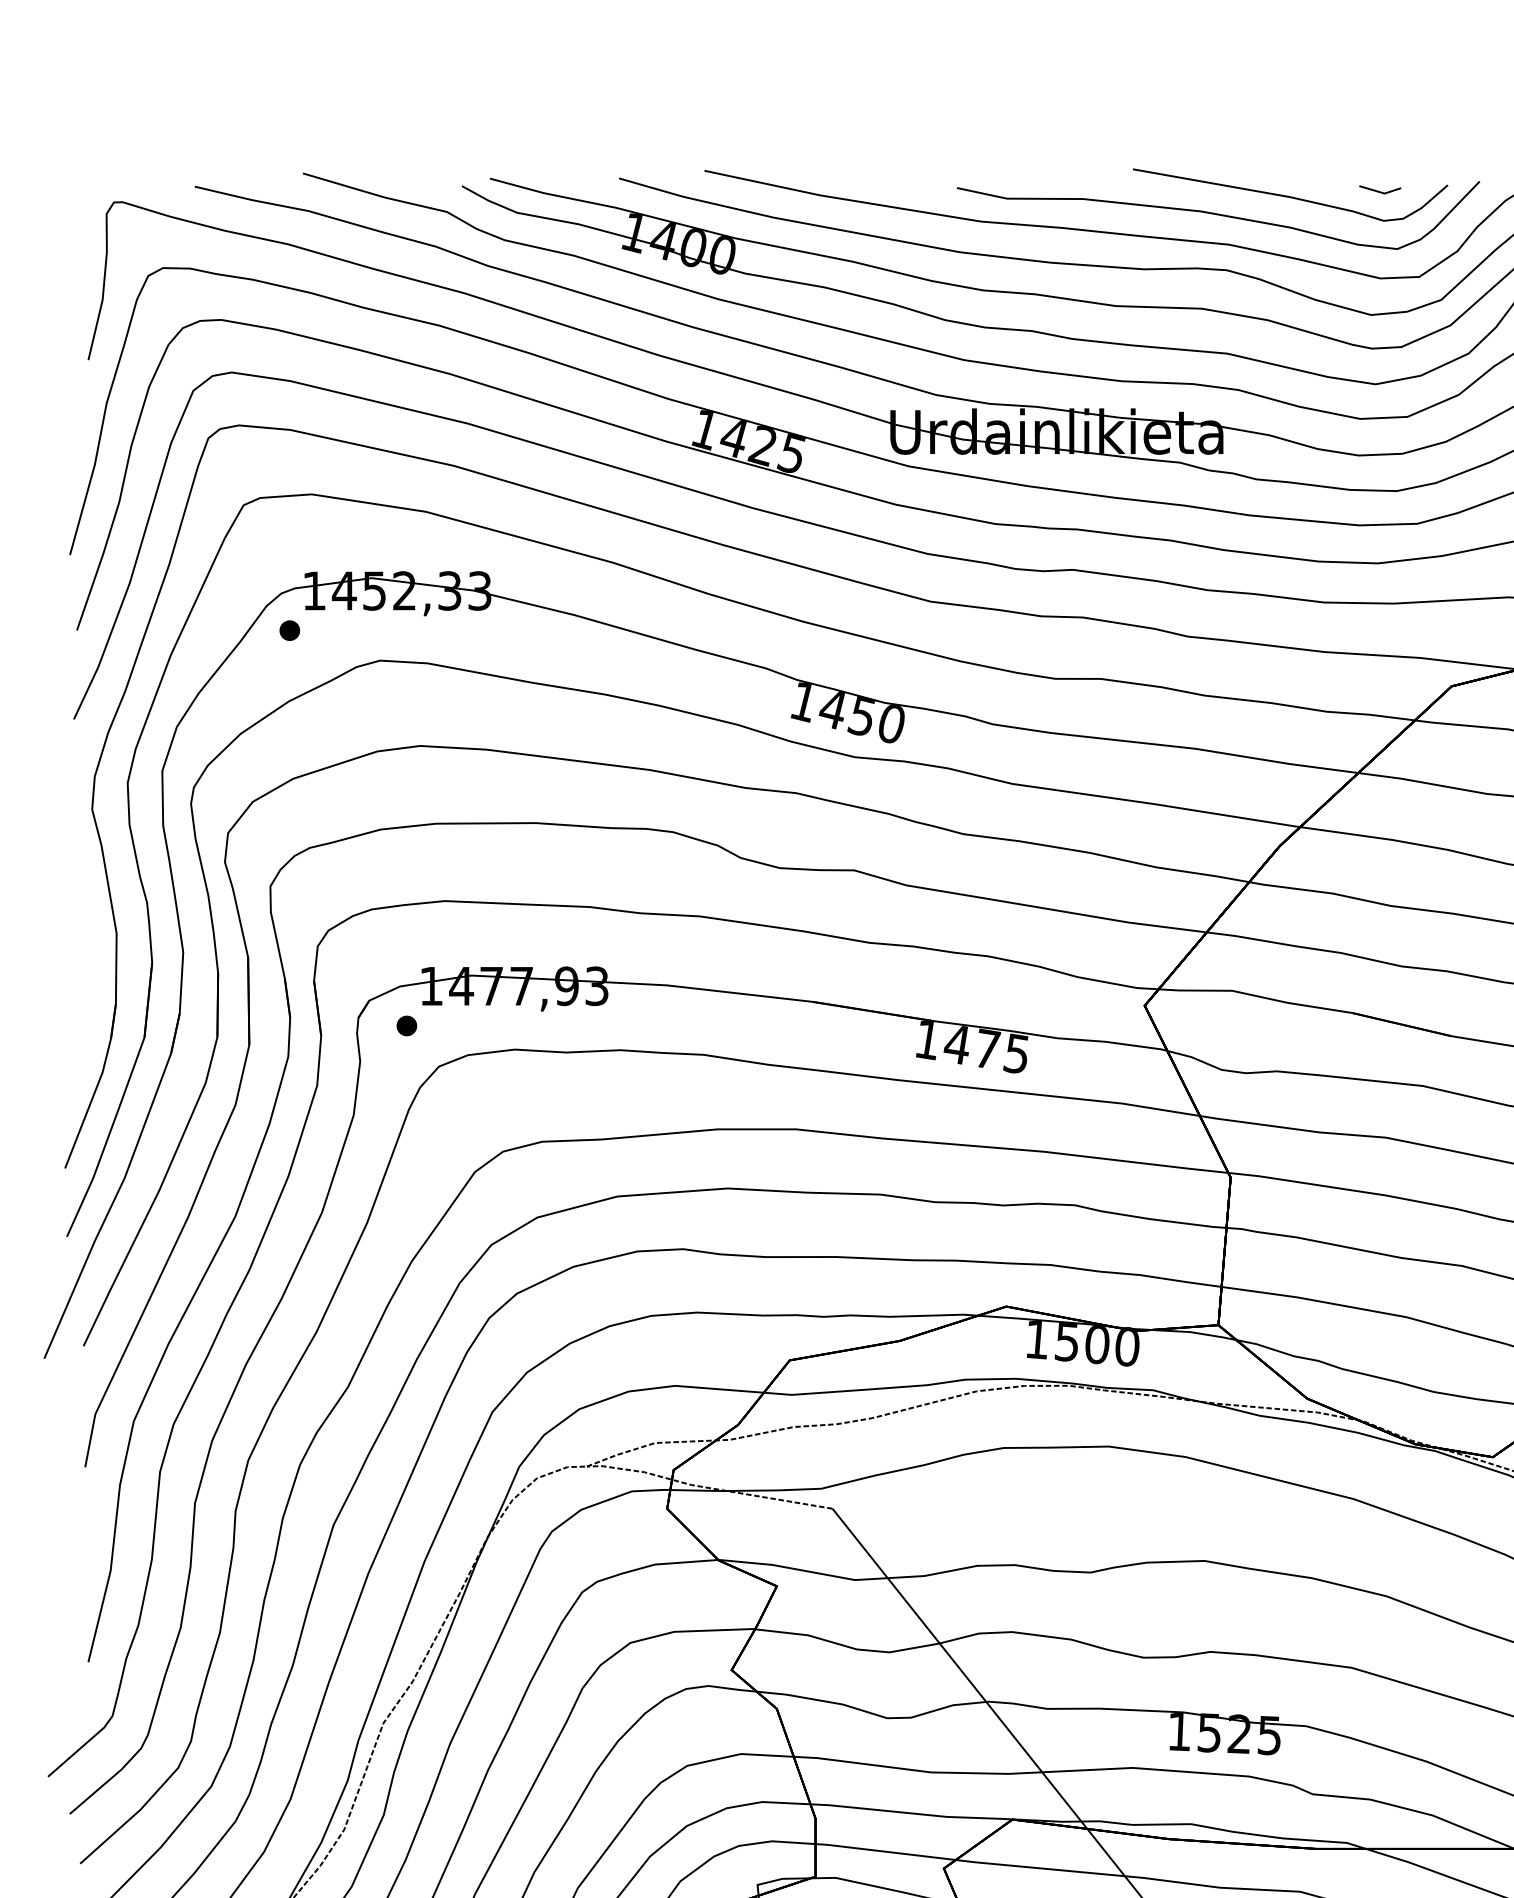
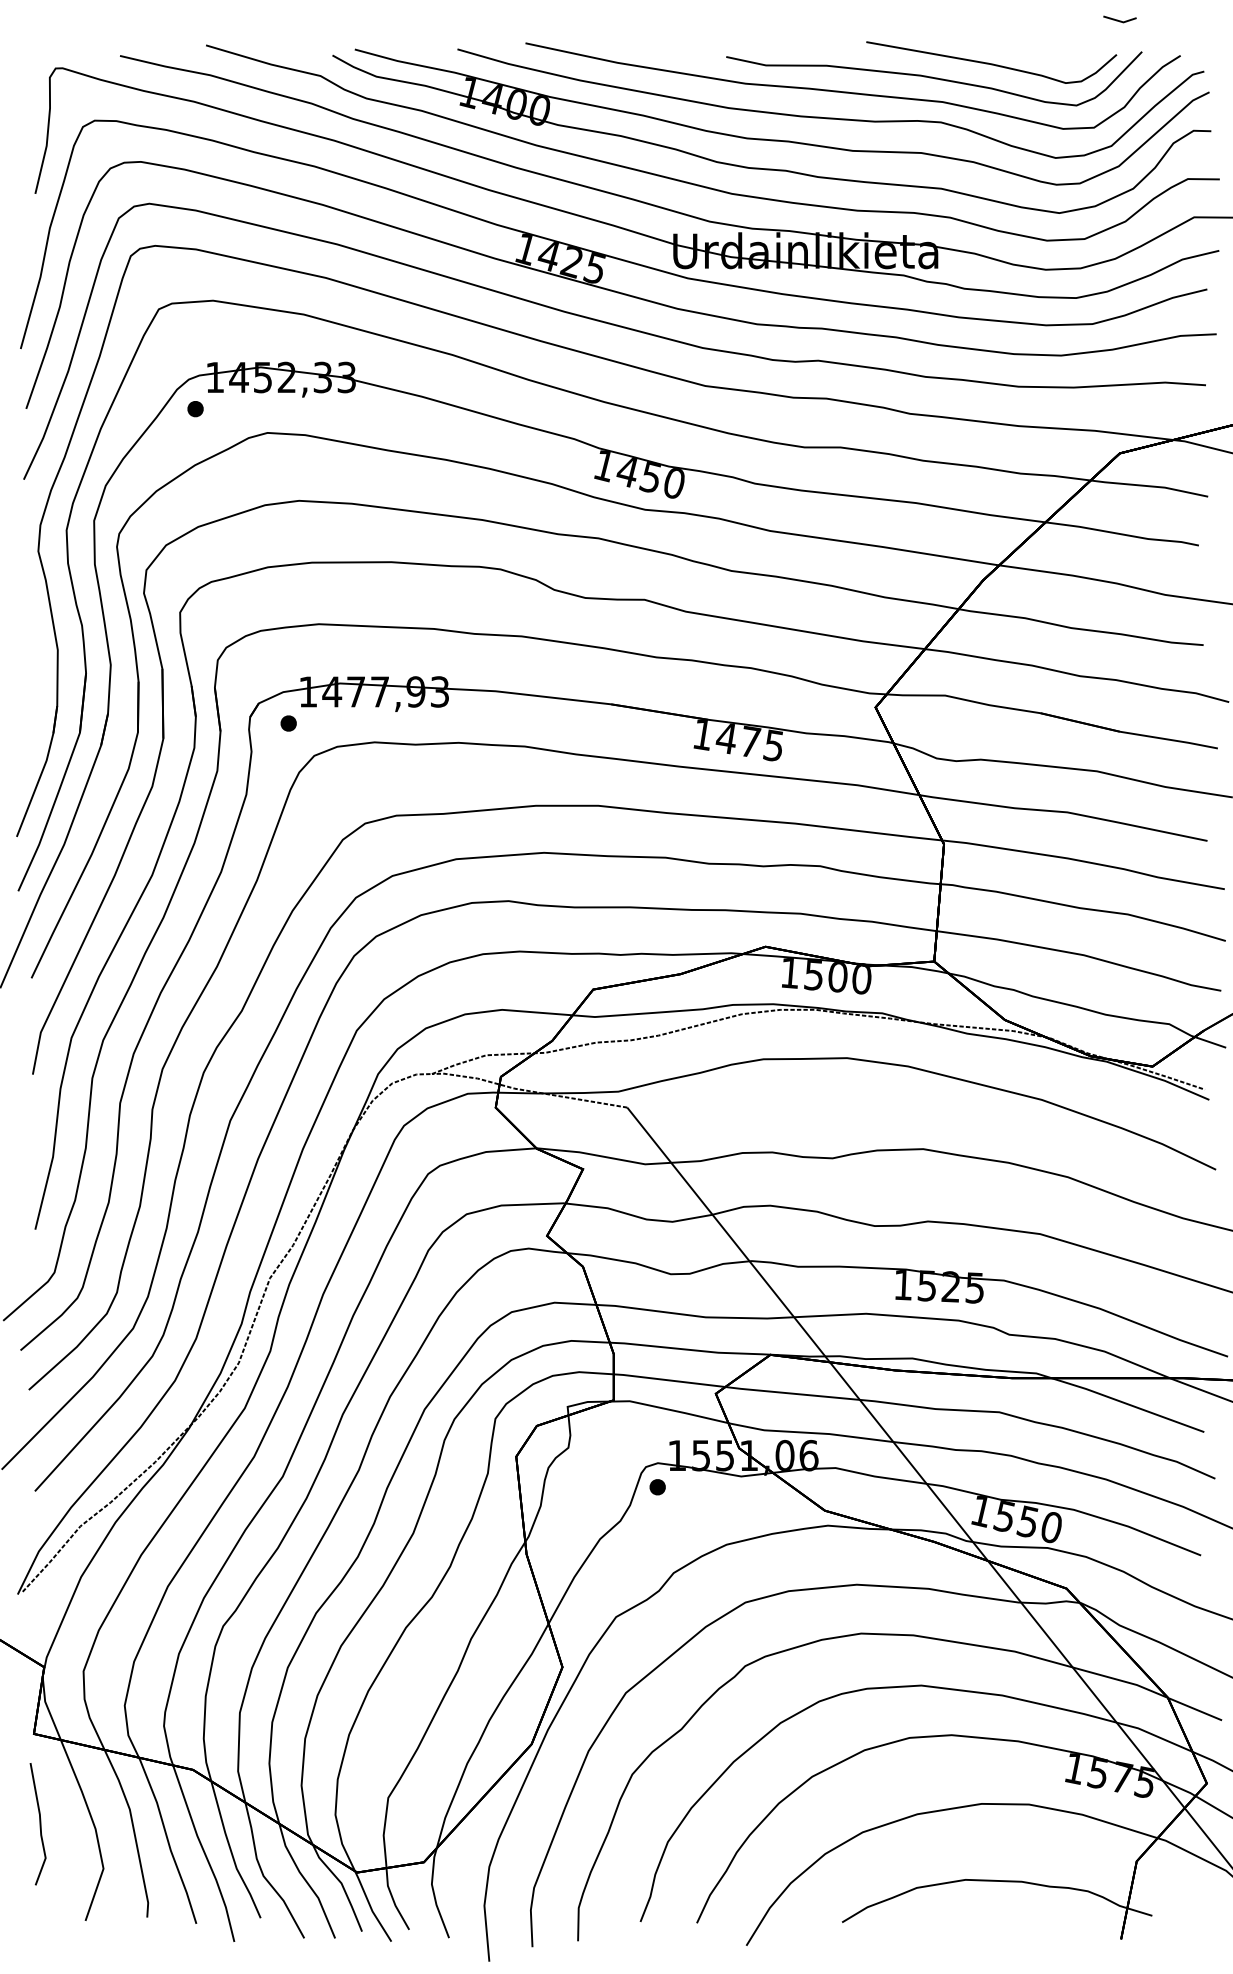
part: (1379, 189) -> (1119, 19), moved

